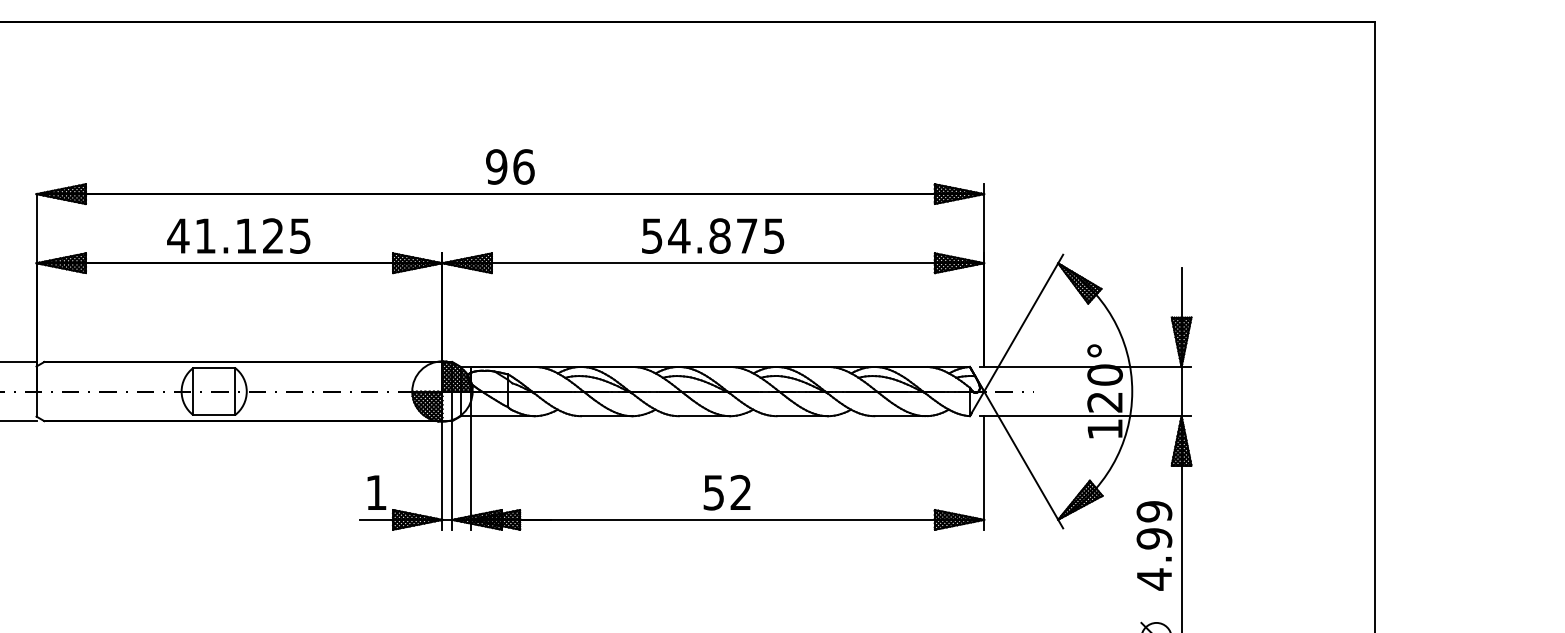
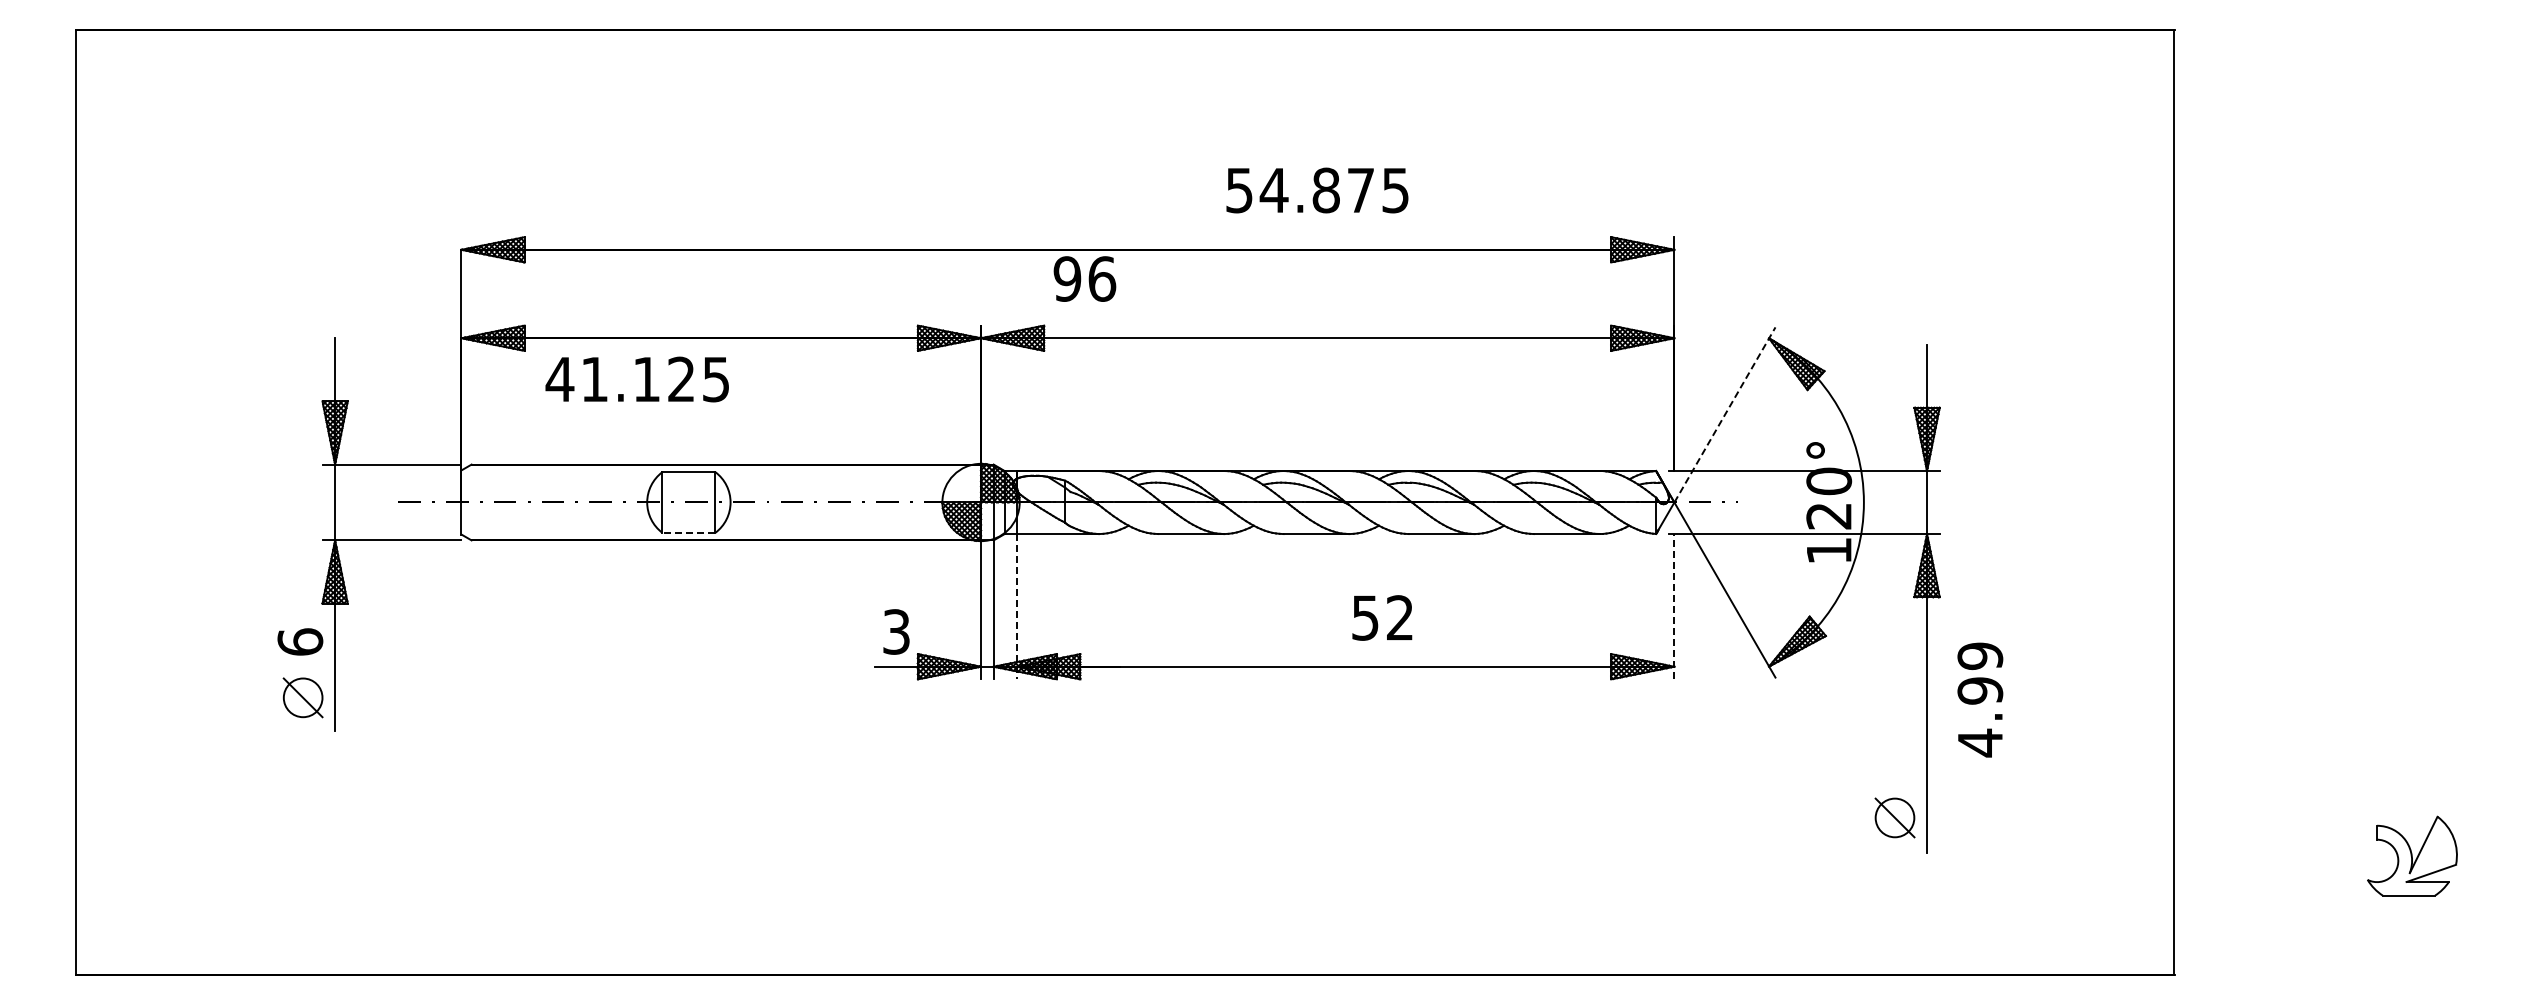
text: (510, 166) -> (1084, 278), moved
text: (238, 236) -> (636, 379), moved
text: (713, 236) -> (1317, 190), moved
line: (1024, 322) -> (1725, 414), solid -> dashed
line: (213, 415) -> (688, 532), solid -> dashed
line: (470, 472) -> (1017, 606), solid -> dashed
line: (984, 472) -> (1674, 606), solid -> dashed
text: (376, 492) -> (896, 631), 1 -> 3
text: (727, 492) -> (1382, 617), moved
text: (1154, 545) -> (1980, 699), moved

